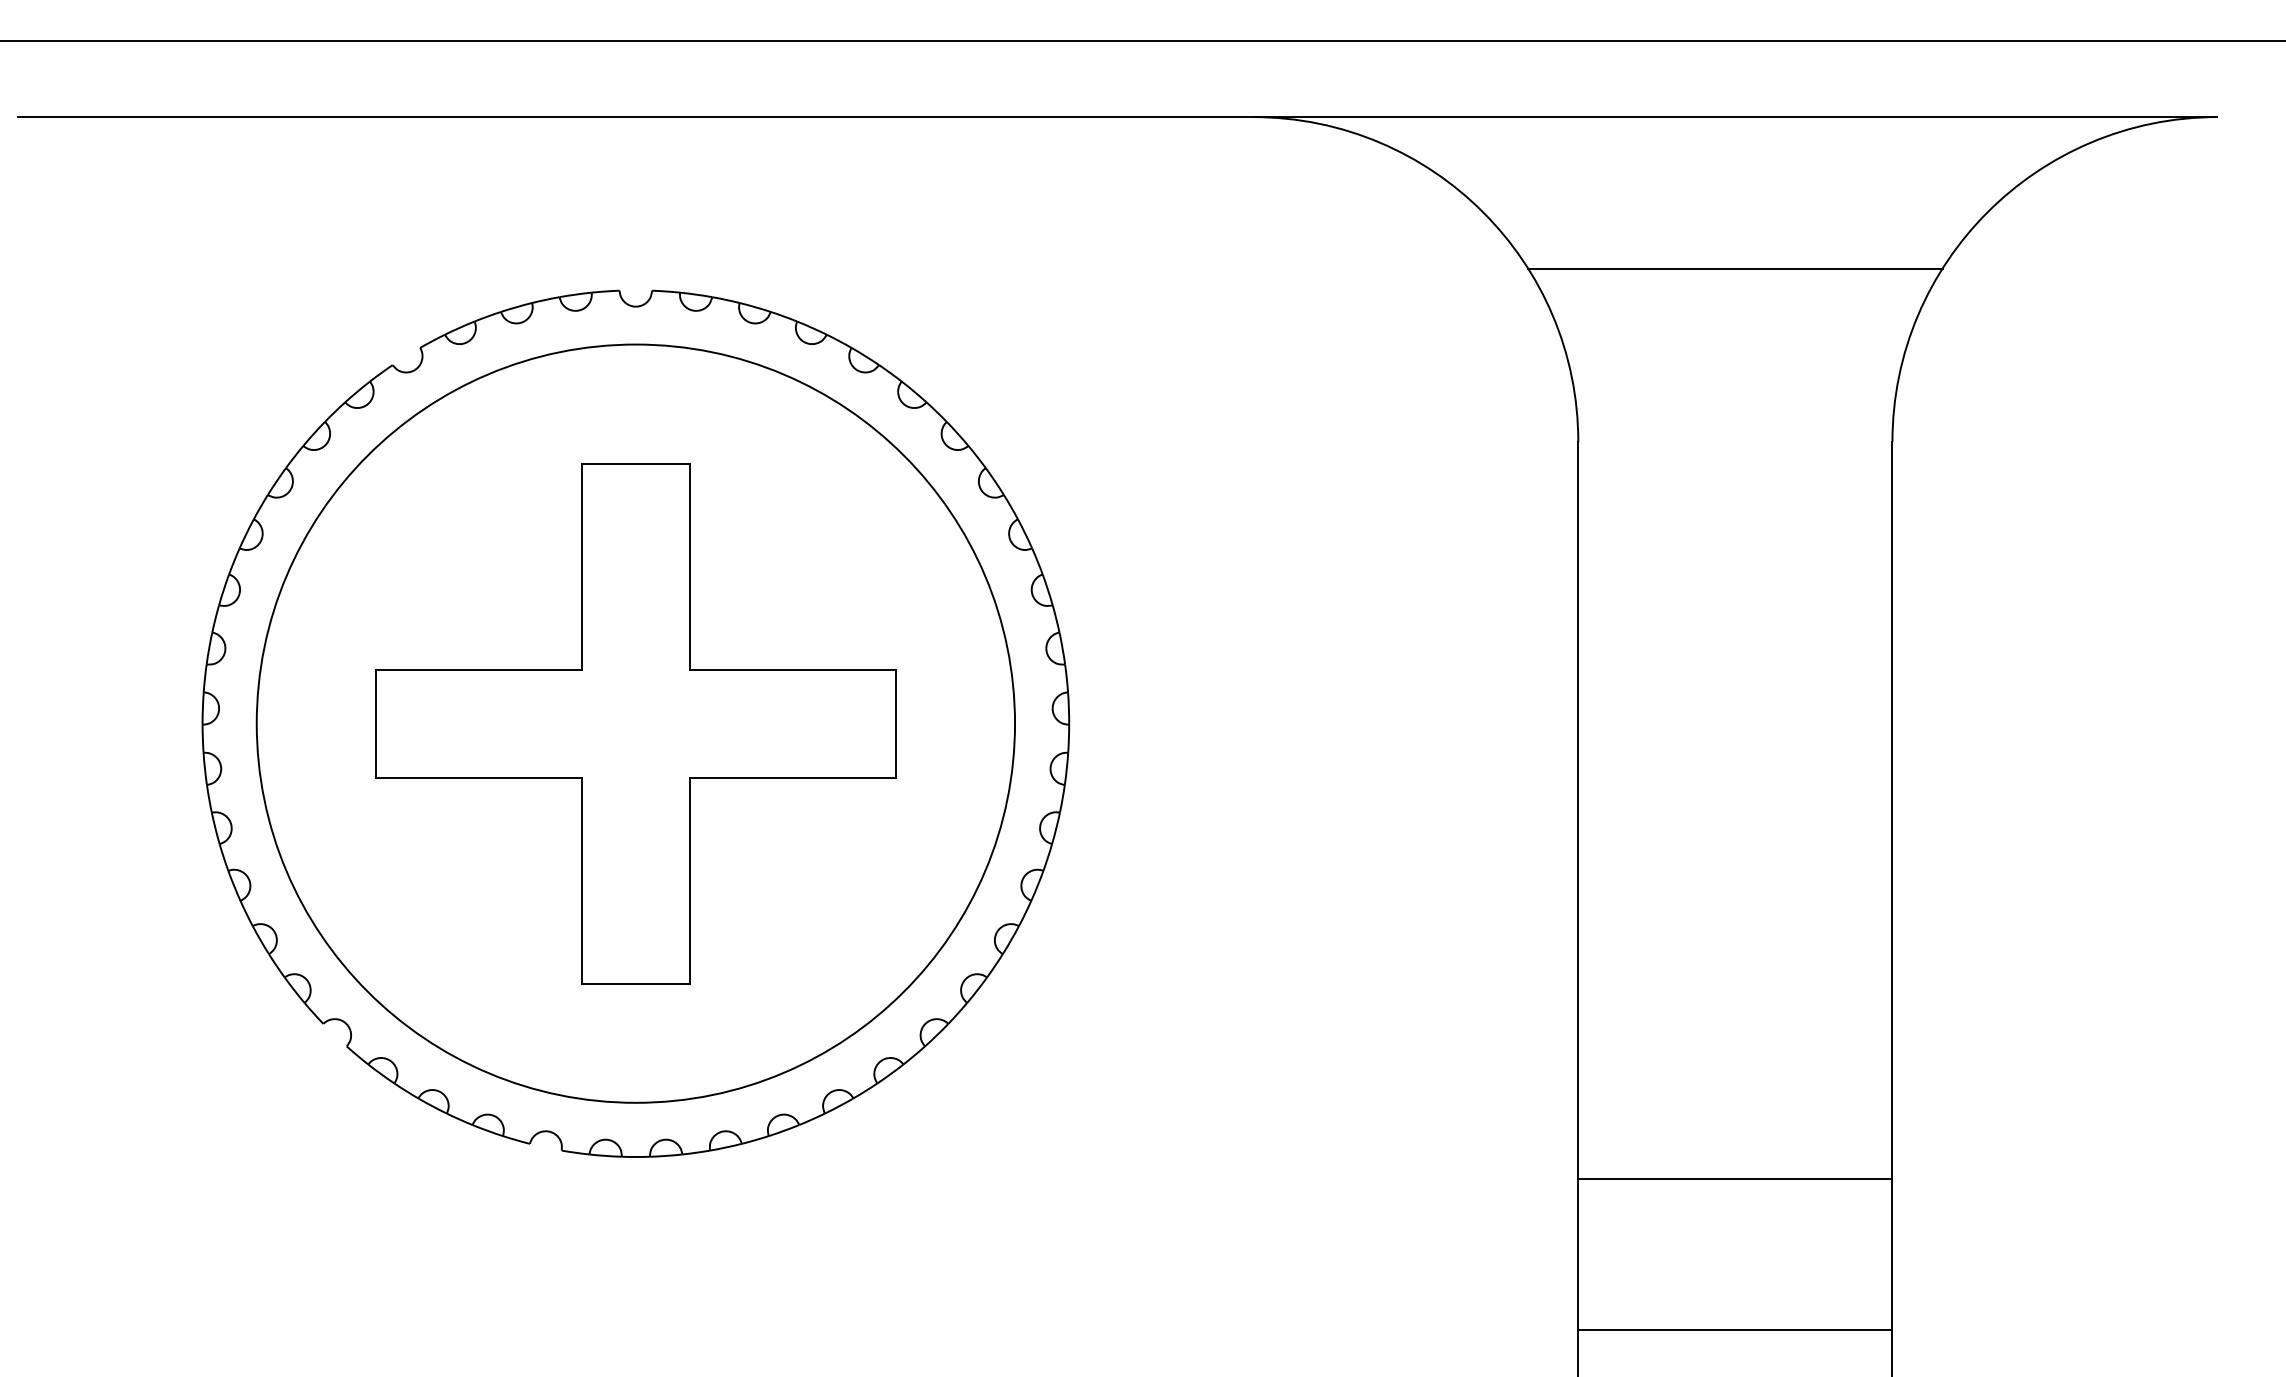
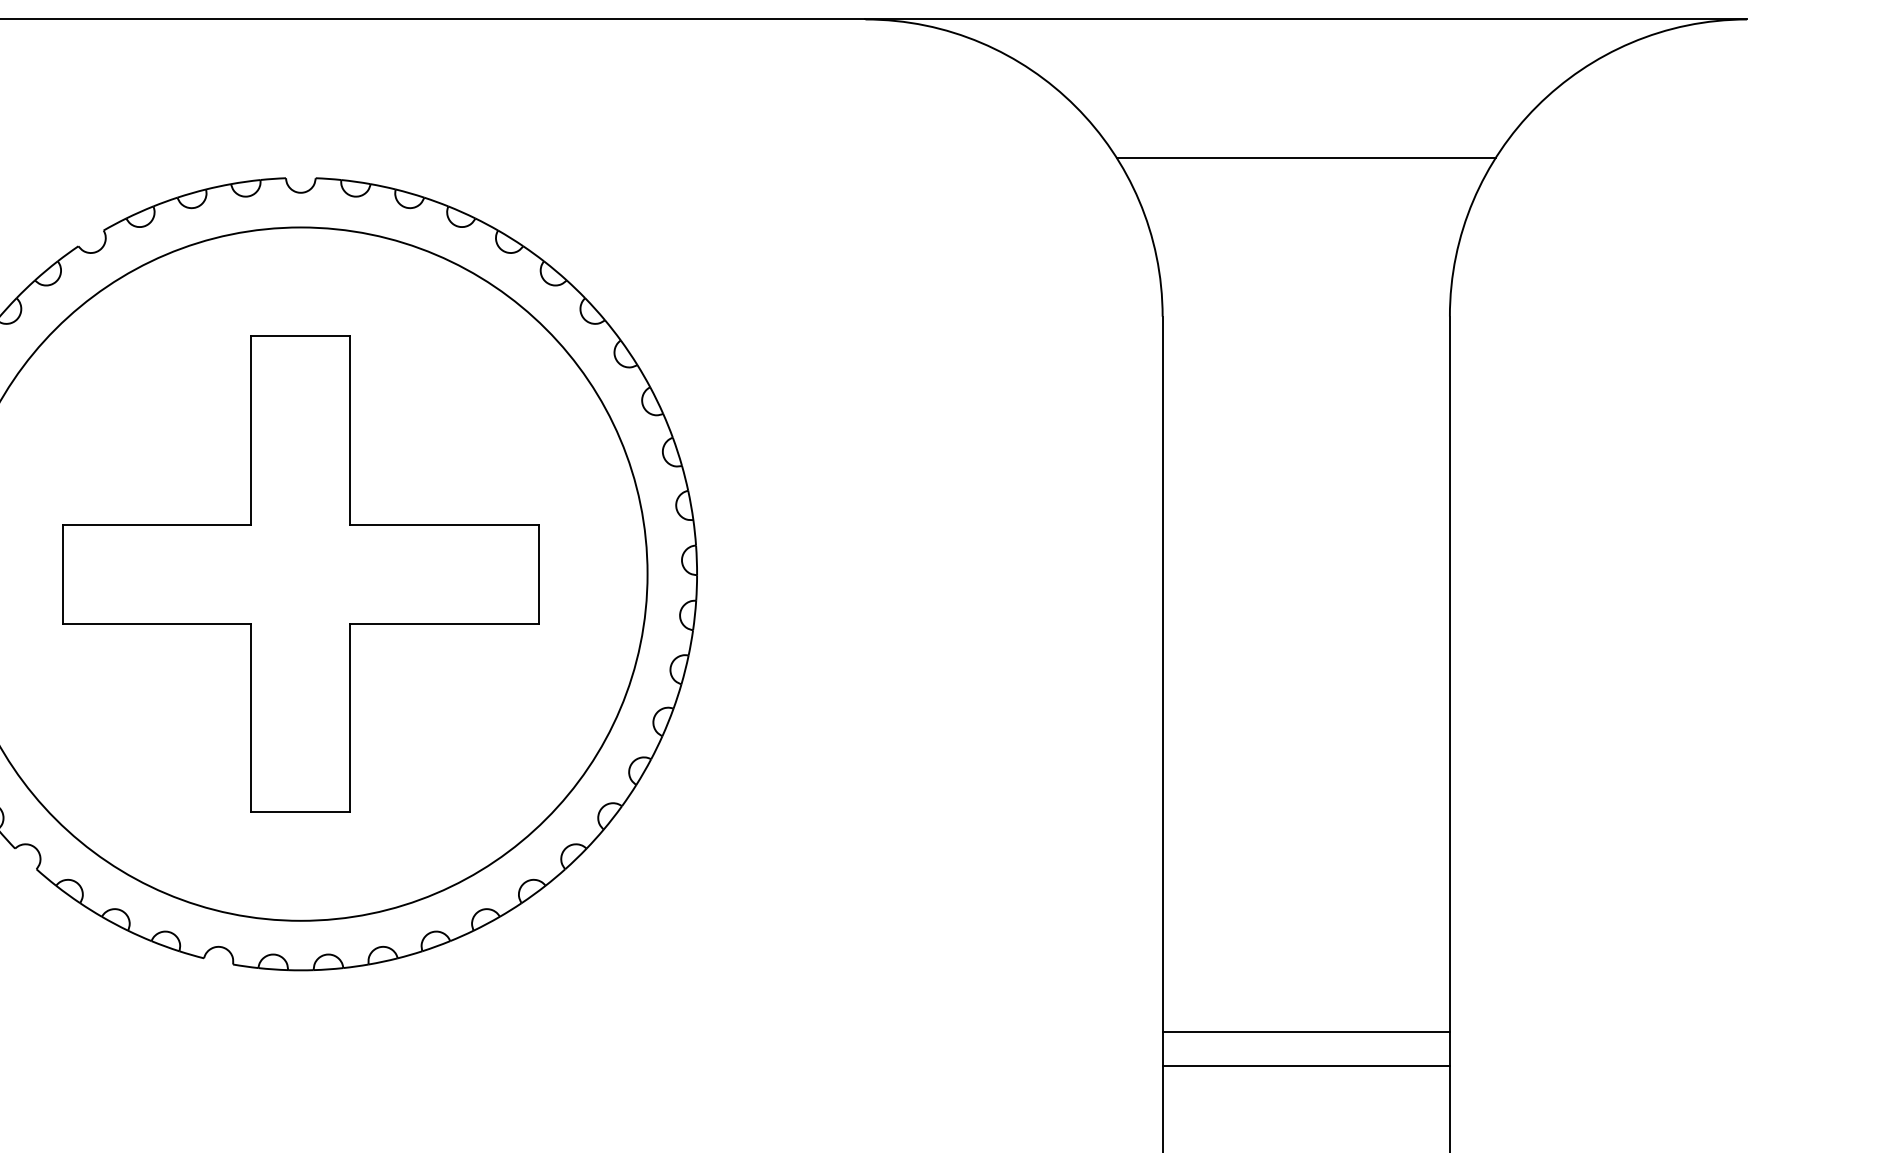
line: (1735, 1178) -> (1306, 1032), moved
line: (1735, 1330) -> (1306, 1065), moved

